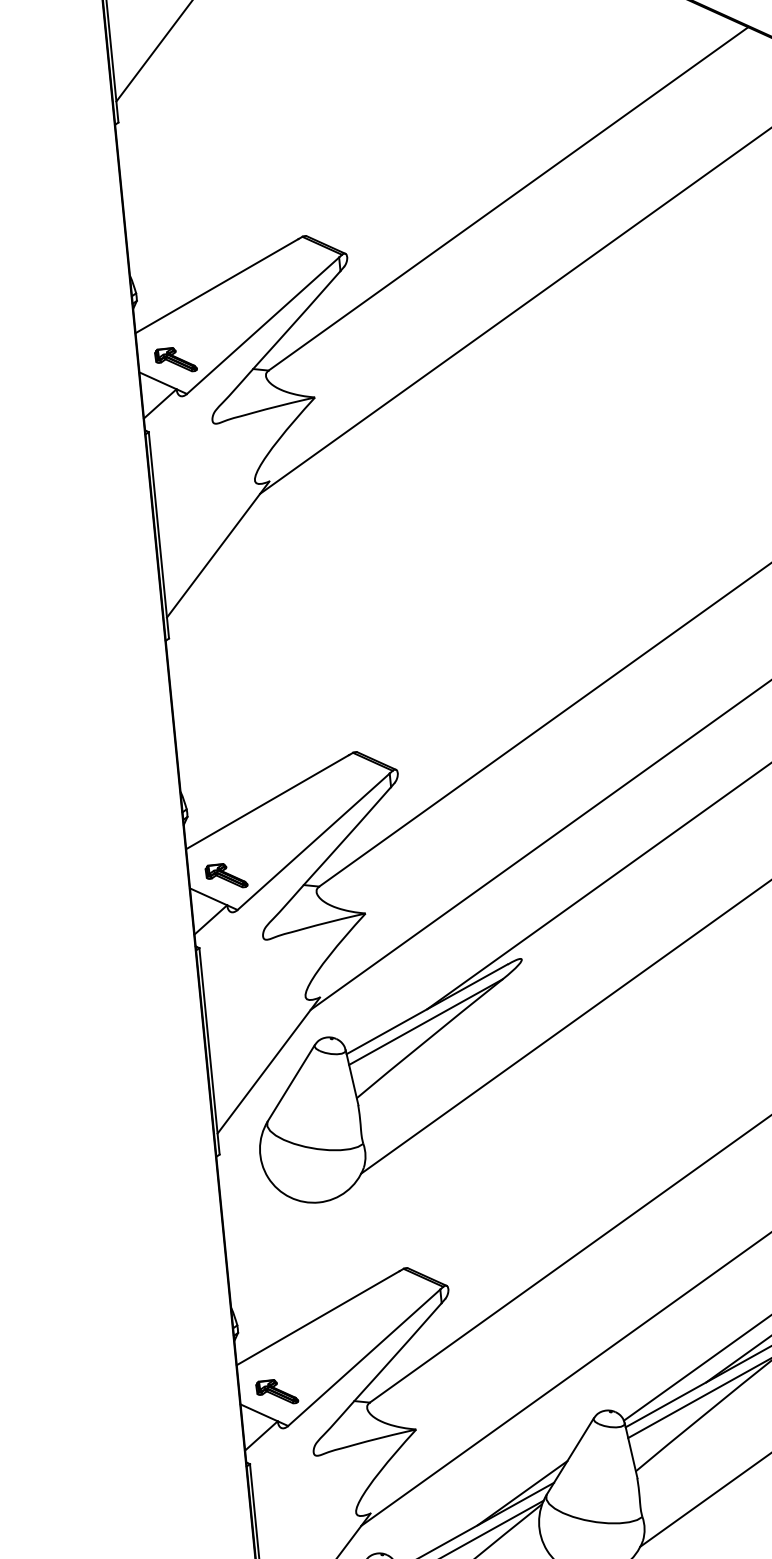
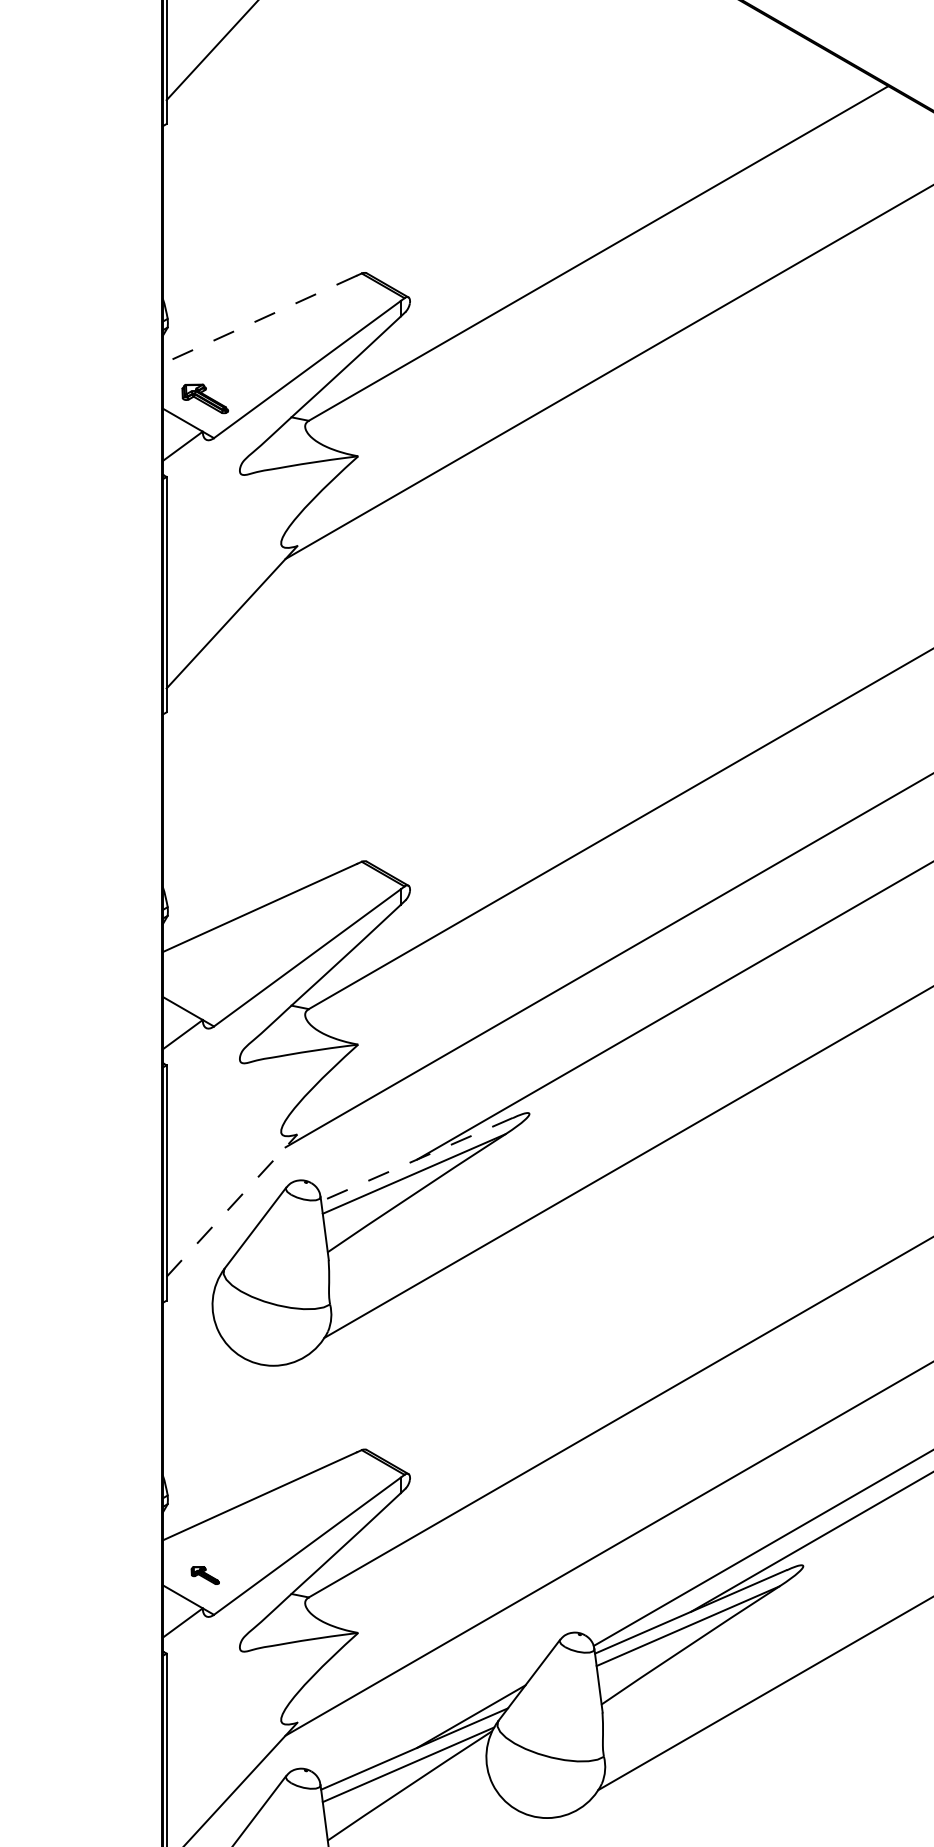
line: (216, 285) -> (259, 319), solid -> dashed
part: (226, 876) -> (205, 987), removed
line: (427, 1009) -> (417, 1159), solid -> dashed
line: (269, 1065) -> (232, 1205), solid -> dashed
part: (277, 1392) -> (205, 1575), size x0.6

